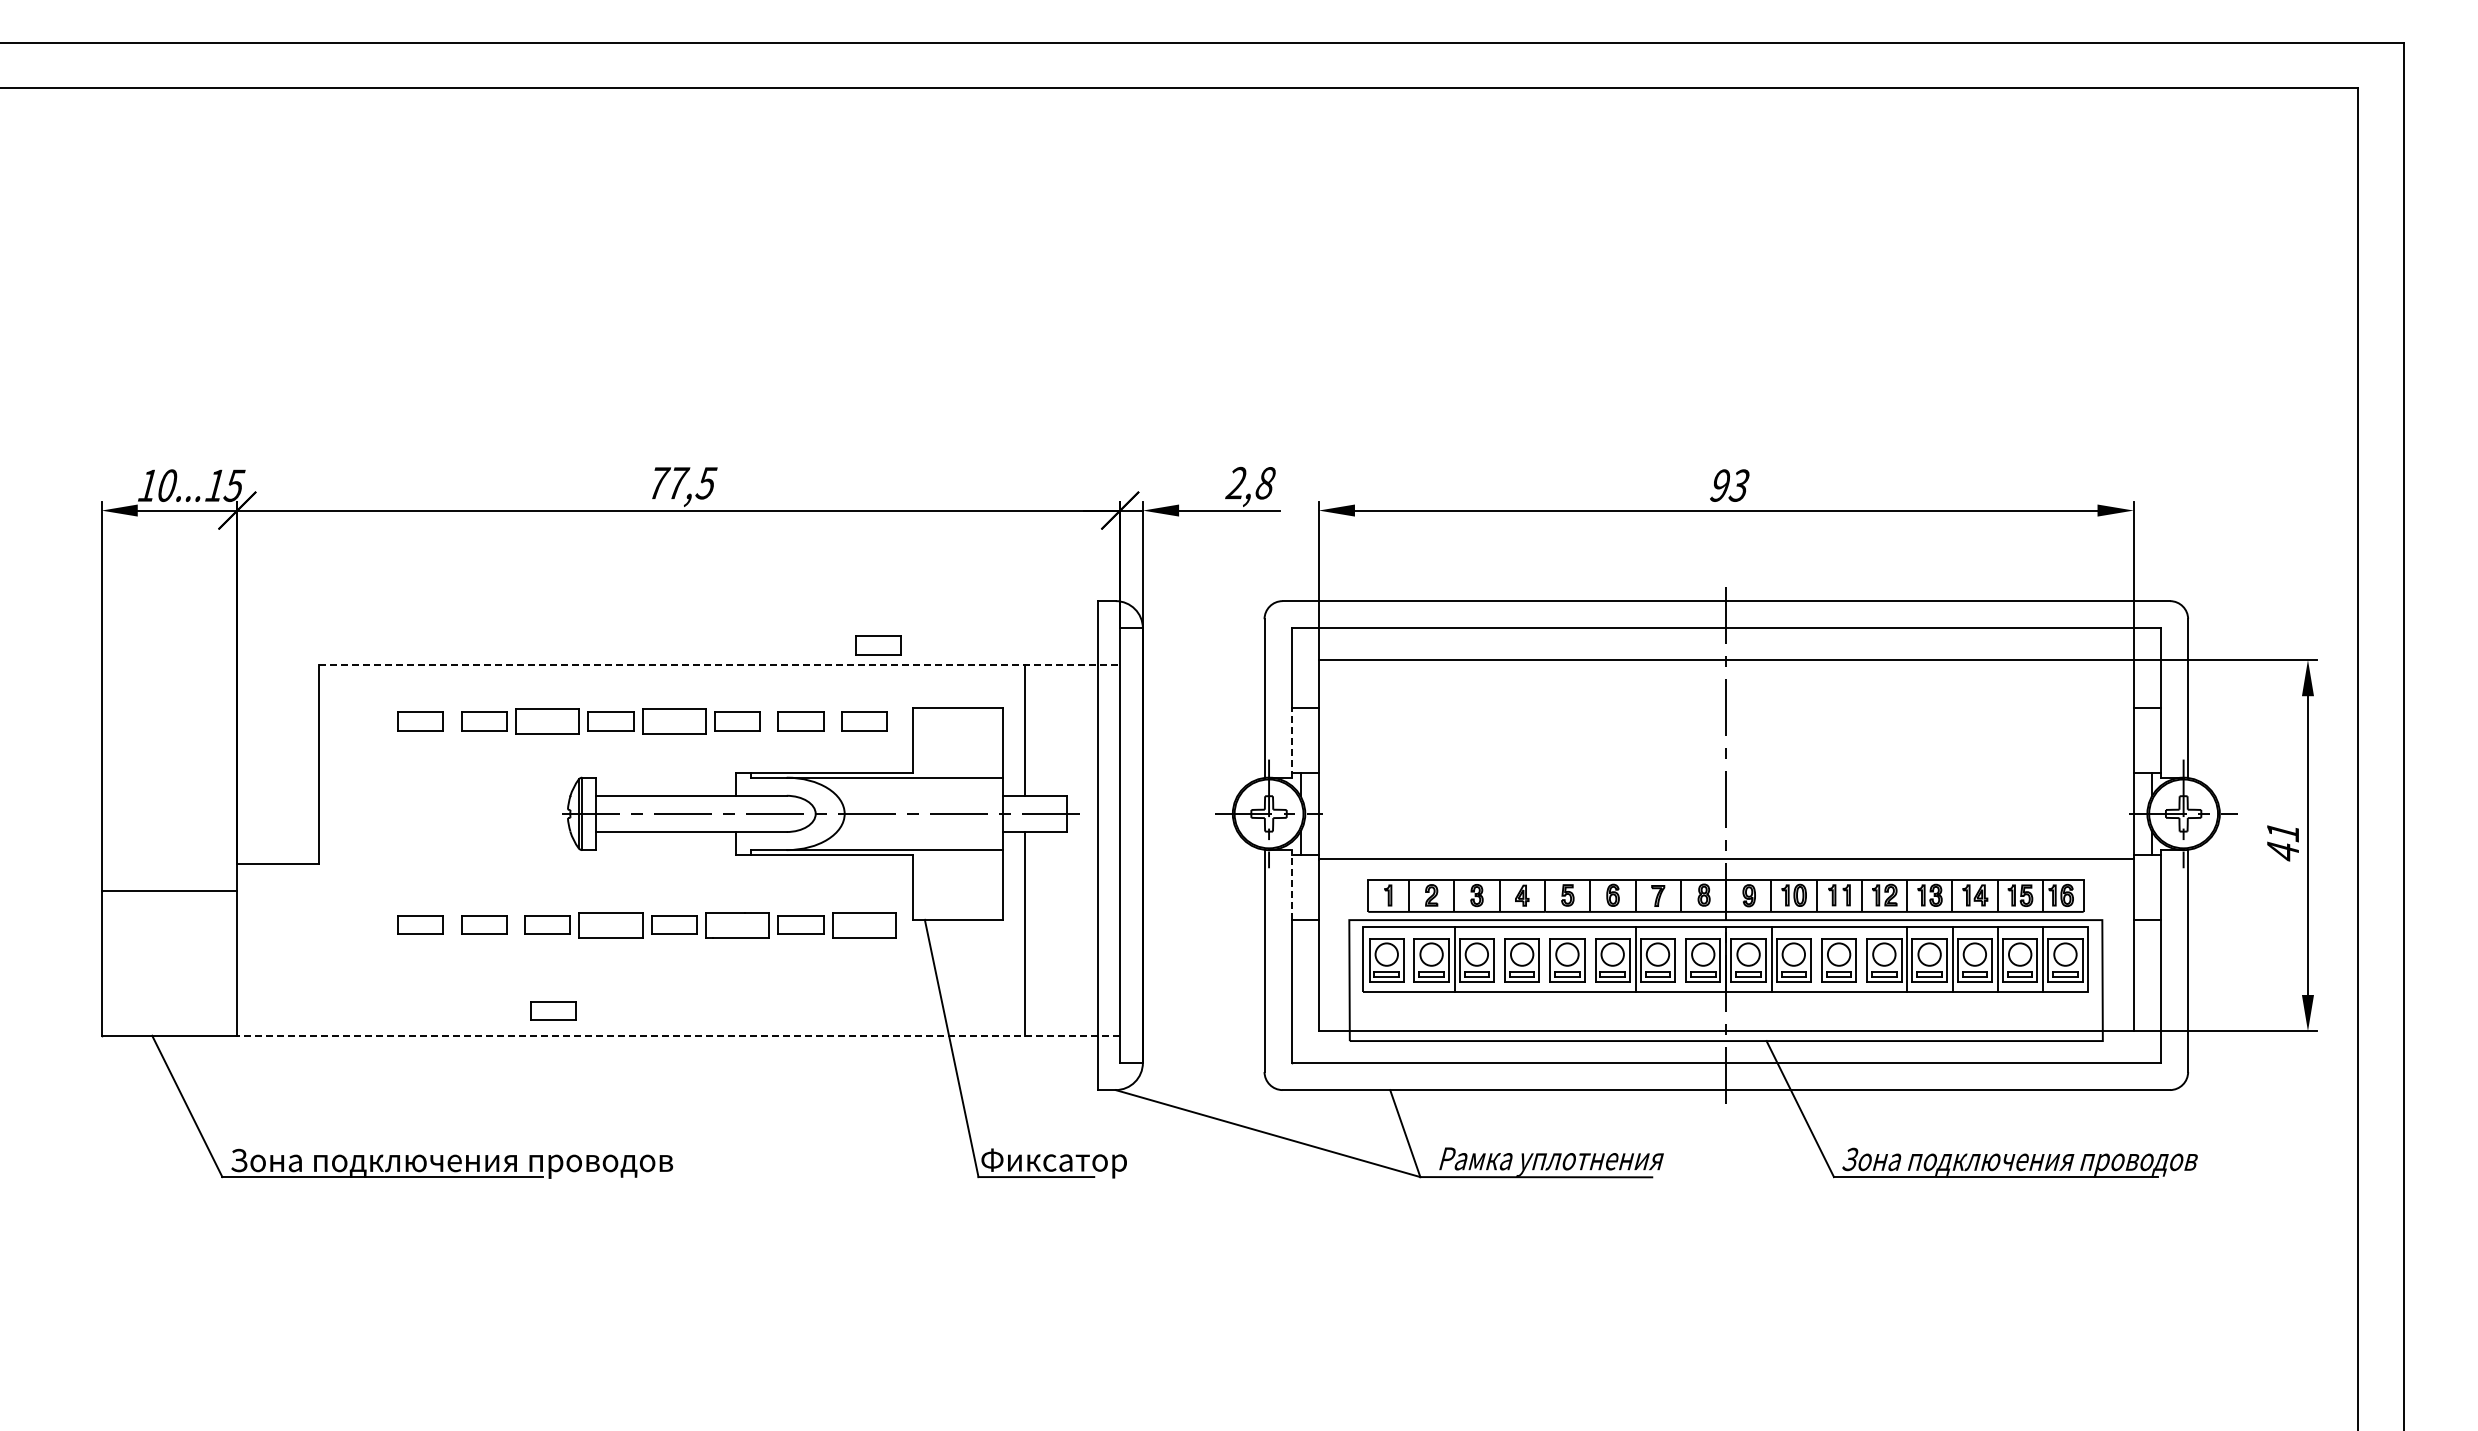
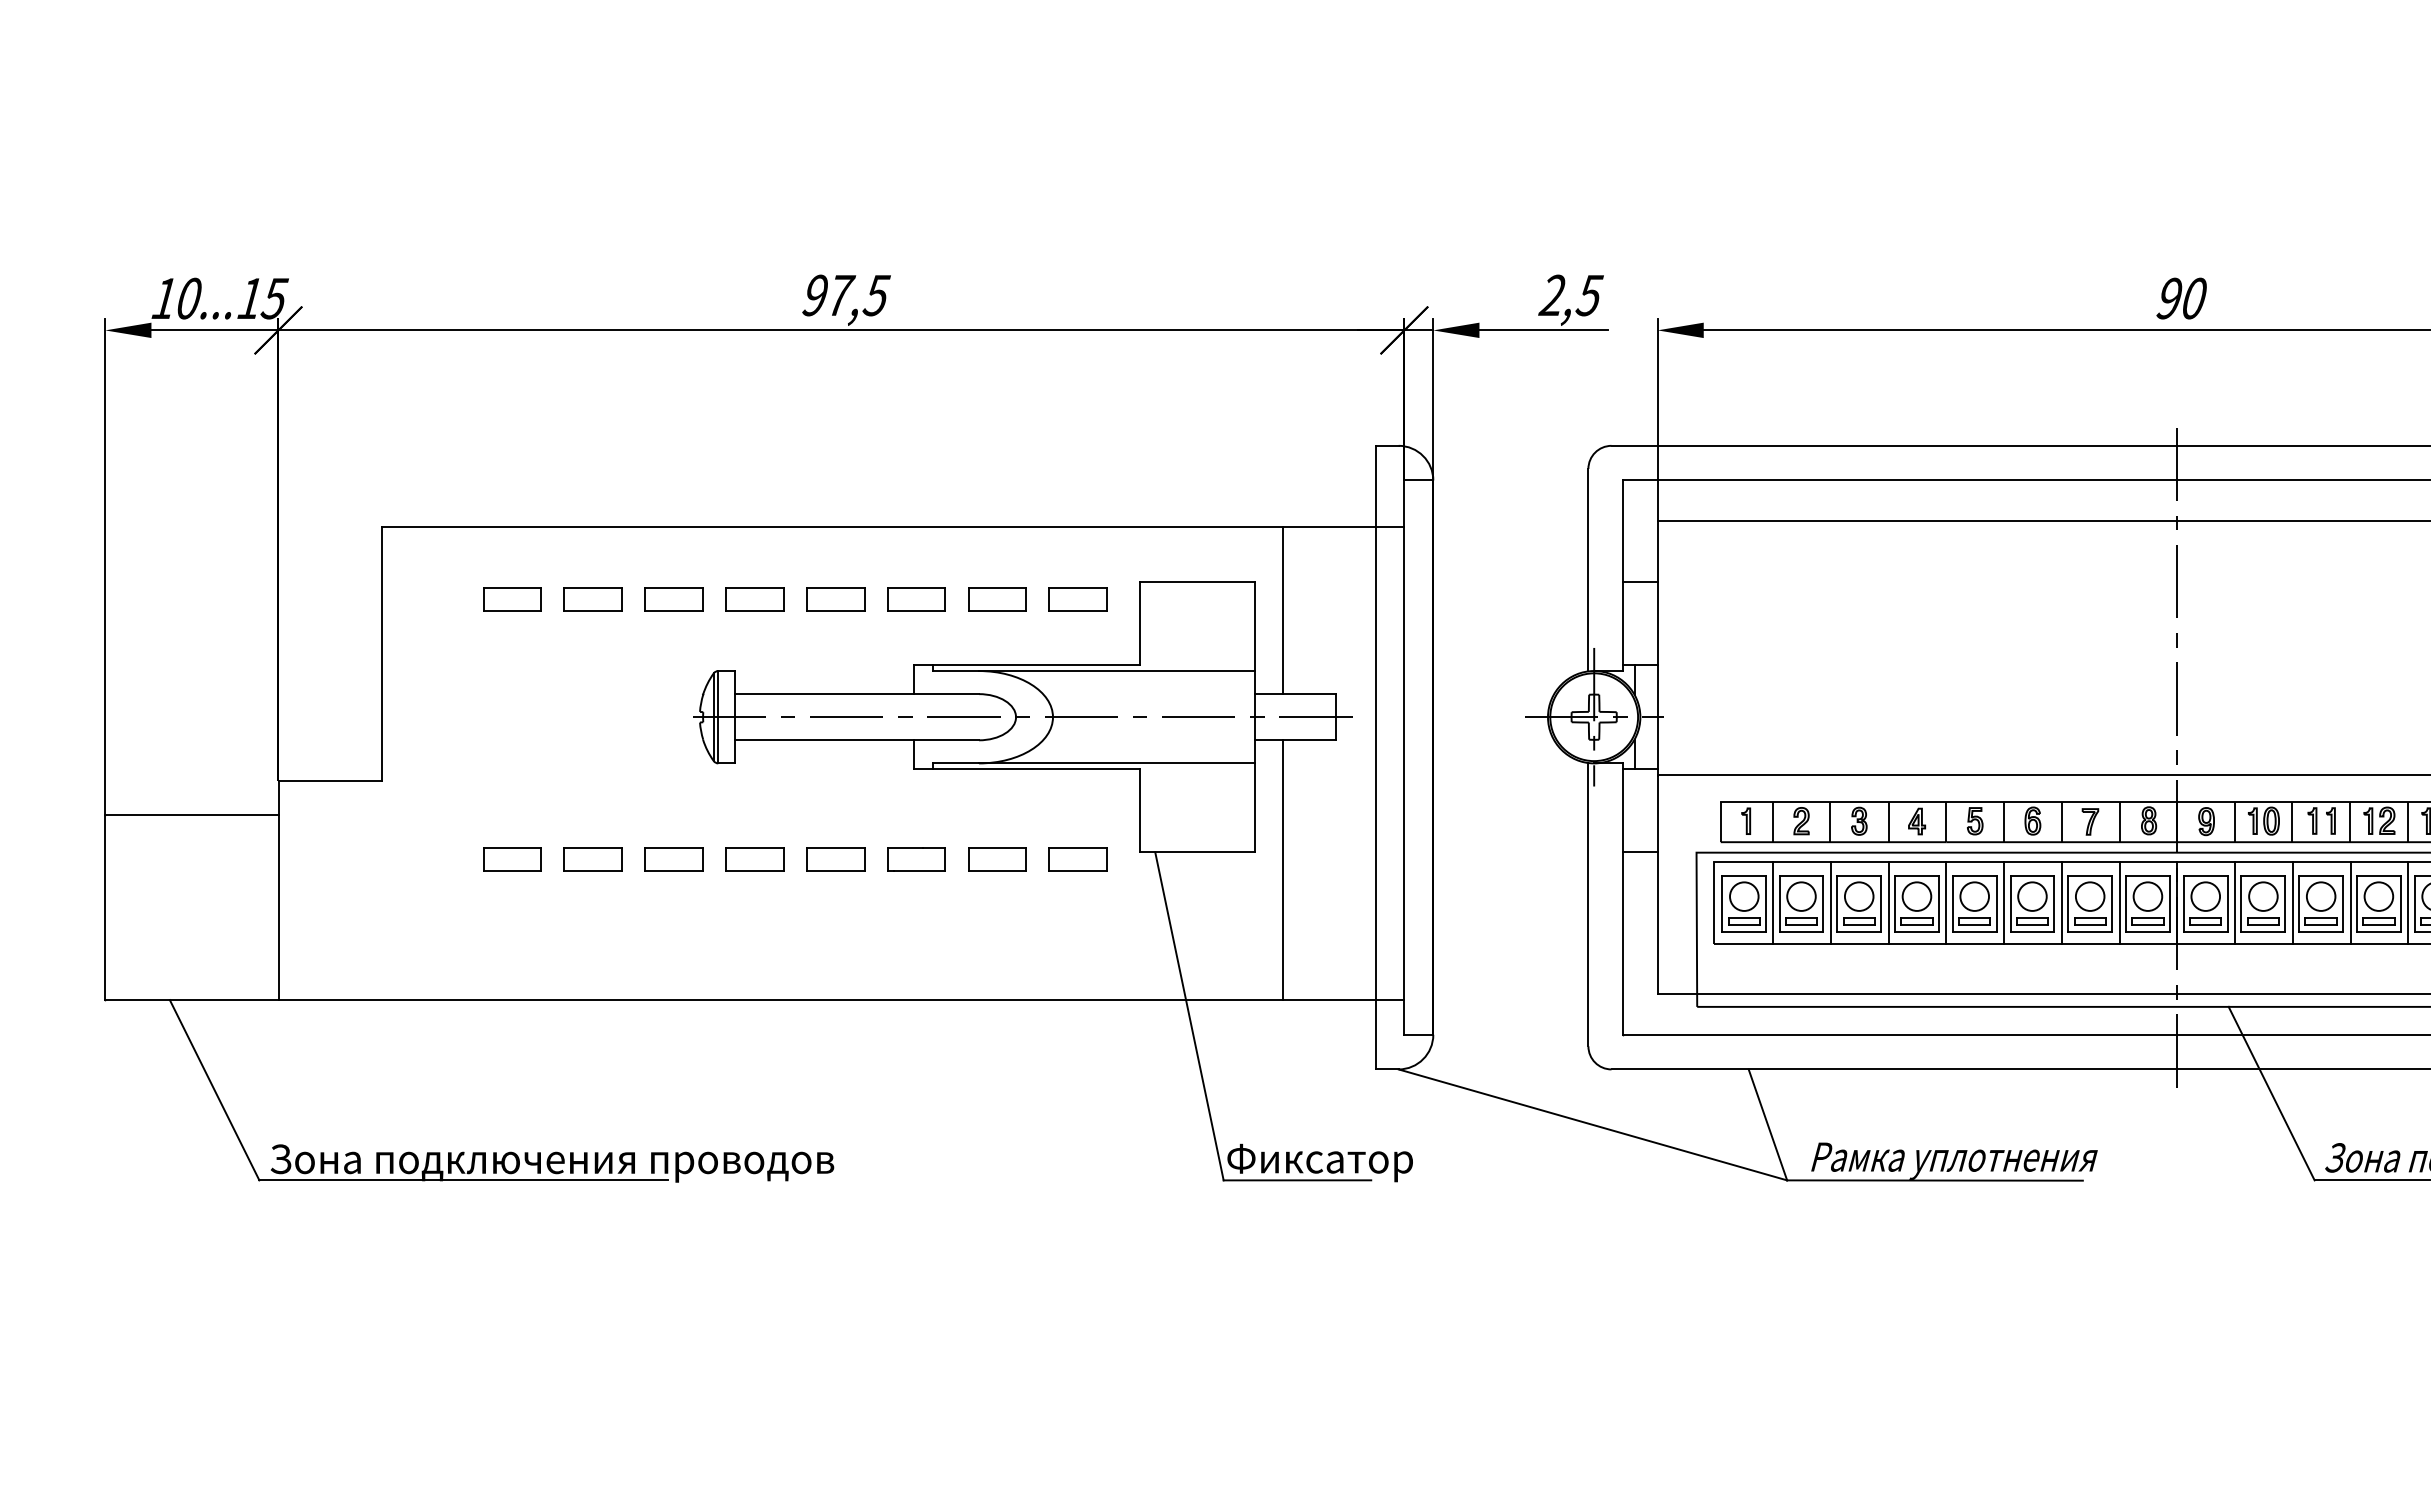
text: (659, 482) -> (816, 294), 77,5 -> 97,5
text: (1265, 483) -> (1589, 295), 2,8 -> 2,5
text: (1738, 485) -> (2192, 298), 93 -> 90
part: (878, 645) -> (1096, 502), removed
line: (719, 664) -> (893, 526), dashed -> solid
part: (547, 721) -> (673, 599), size x0.71
part: (674, 721) -> (835, 599), size x0.71
line: (1291, 742) -> (1622, 626), dashed -> solid
line: (1291, 885) -> (1622, 808), dashed -> solid
part: (610, 924) -> (754, 858), size x0.71
part: (737, 924) -> (916, 858), size x0.71
part: (864, 924) -> (1078, 858), size x0.71
line: (1409, 959) -> (1773, 902), added
line: (1499, 959) -> (1888, 902), added
line: (1545, 959) -> (1946, 902), added
line: (1590, 959) -> (2004, 902), added
line: (1681, 959) -> (2120, 902), added
line: (1816, 959) -> (2292, 902), added
line: (1862, 959) -> (2351, 902), added
part: (553, 1010) -> (681, 967), removed
line: (678, 1035) -> (841, 999), dashed -> solid

